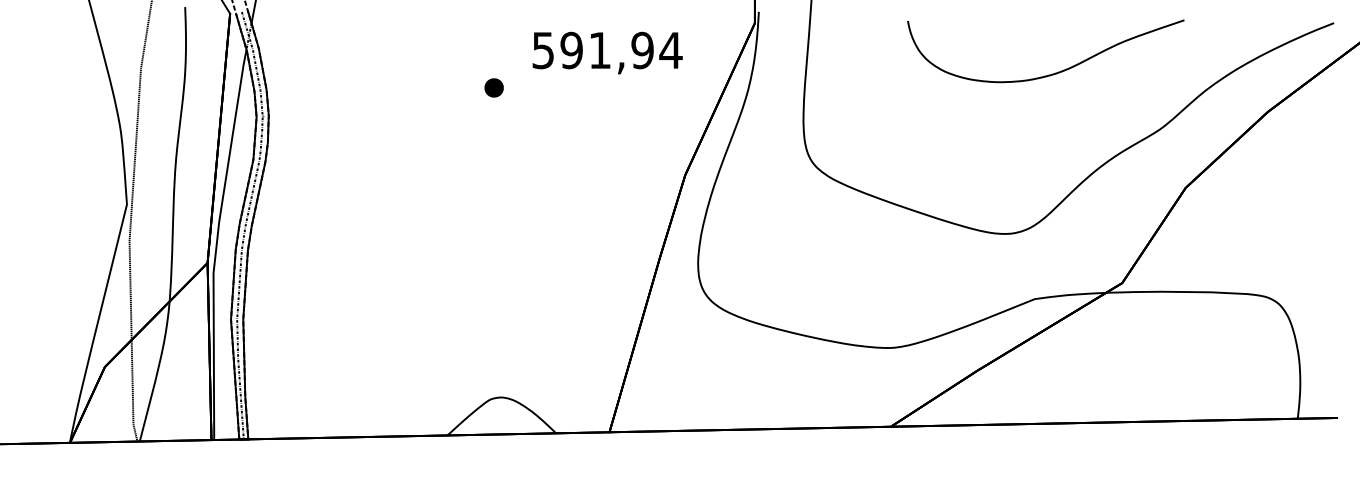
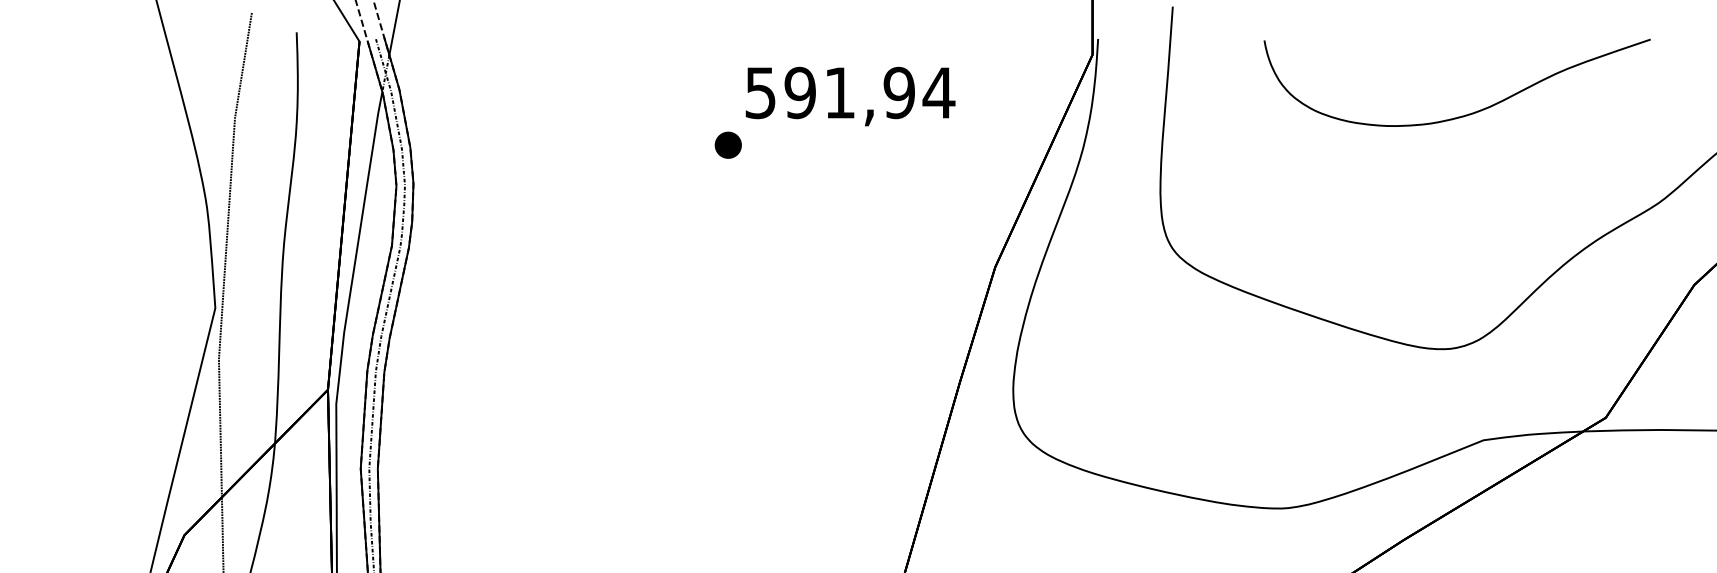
text: (607, 52) -> (850, 95), moved
part: (1052, 73) -> (1466, 113), moved

